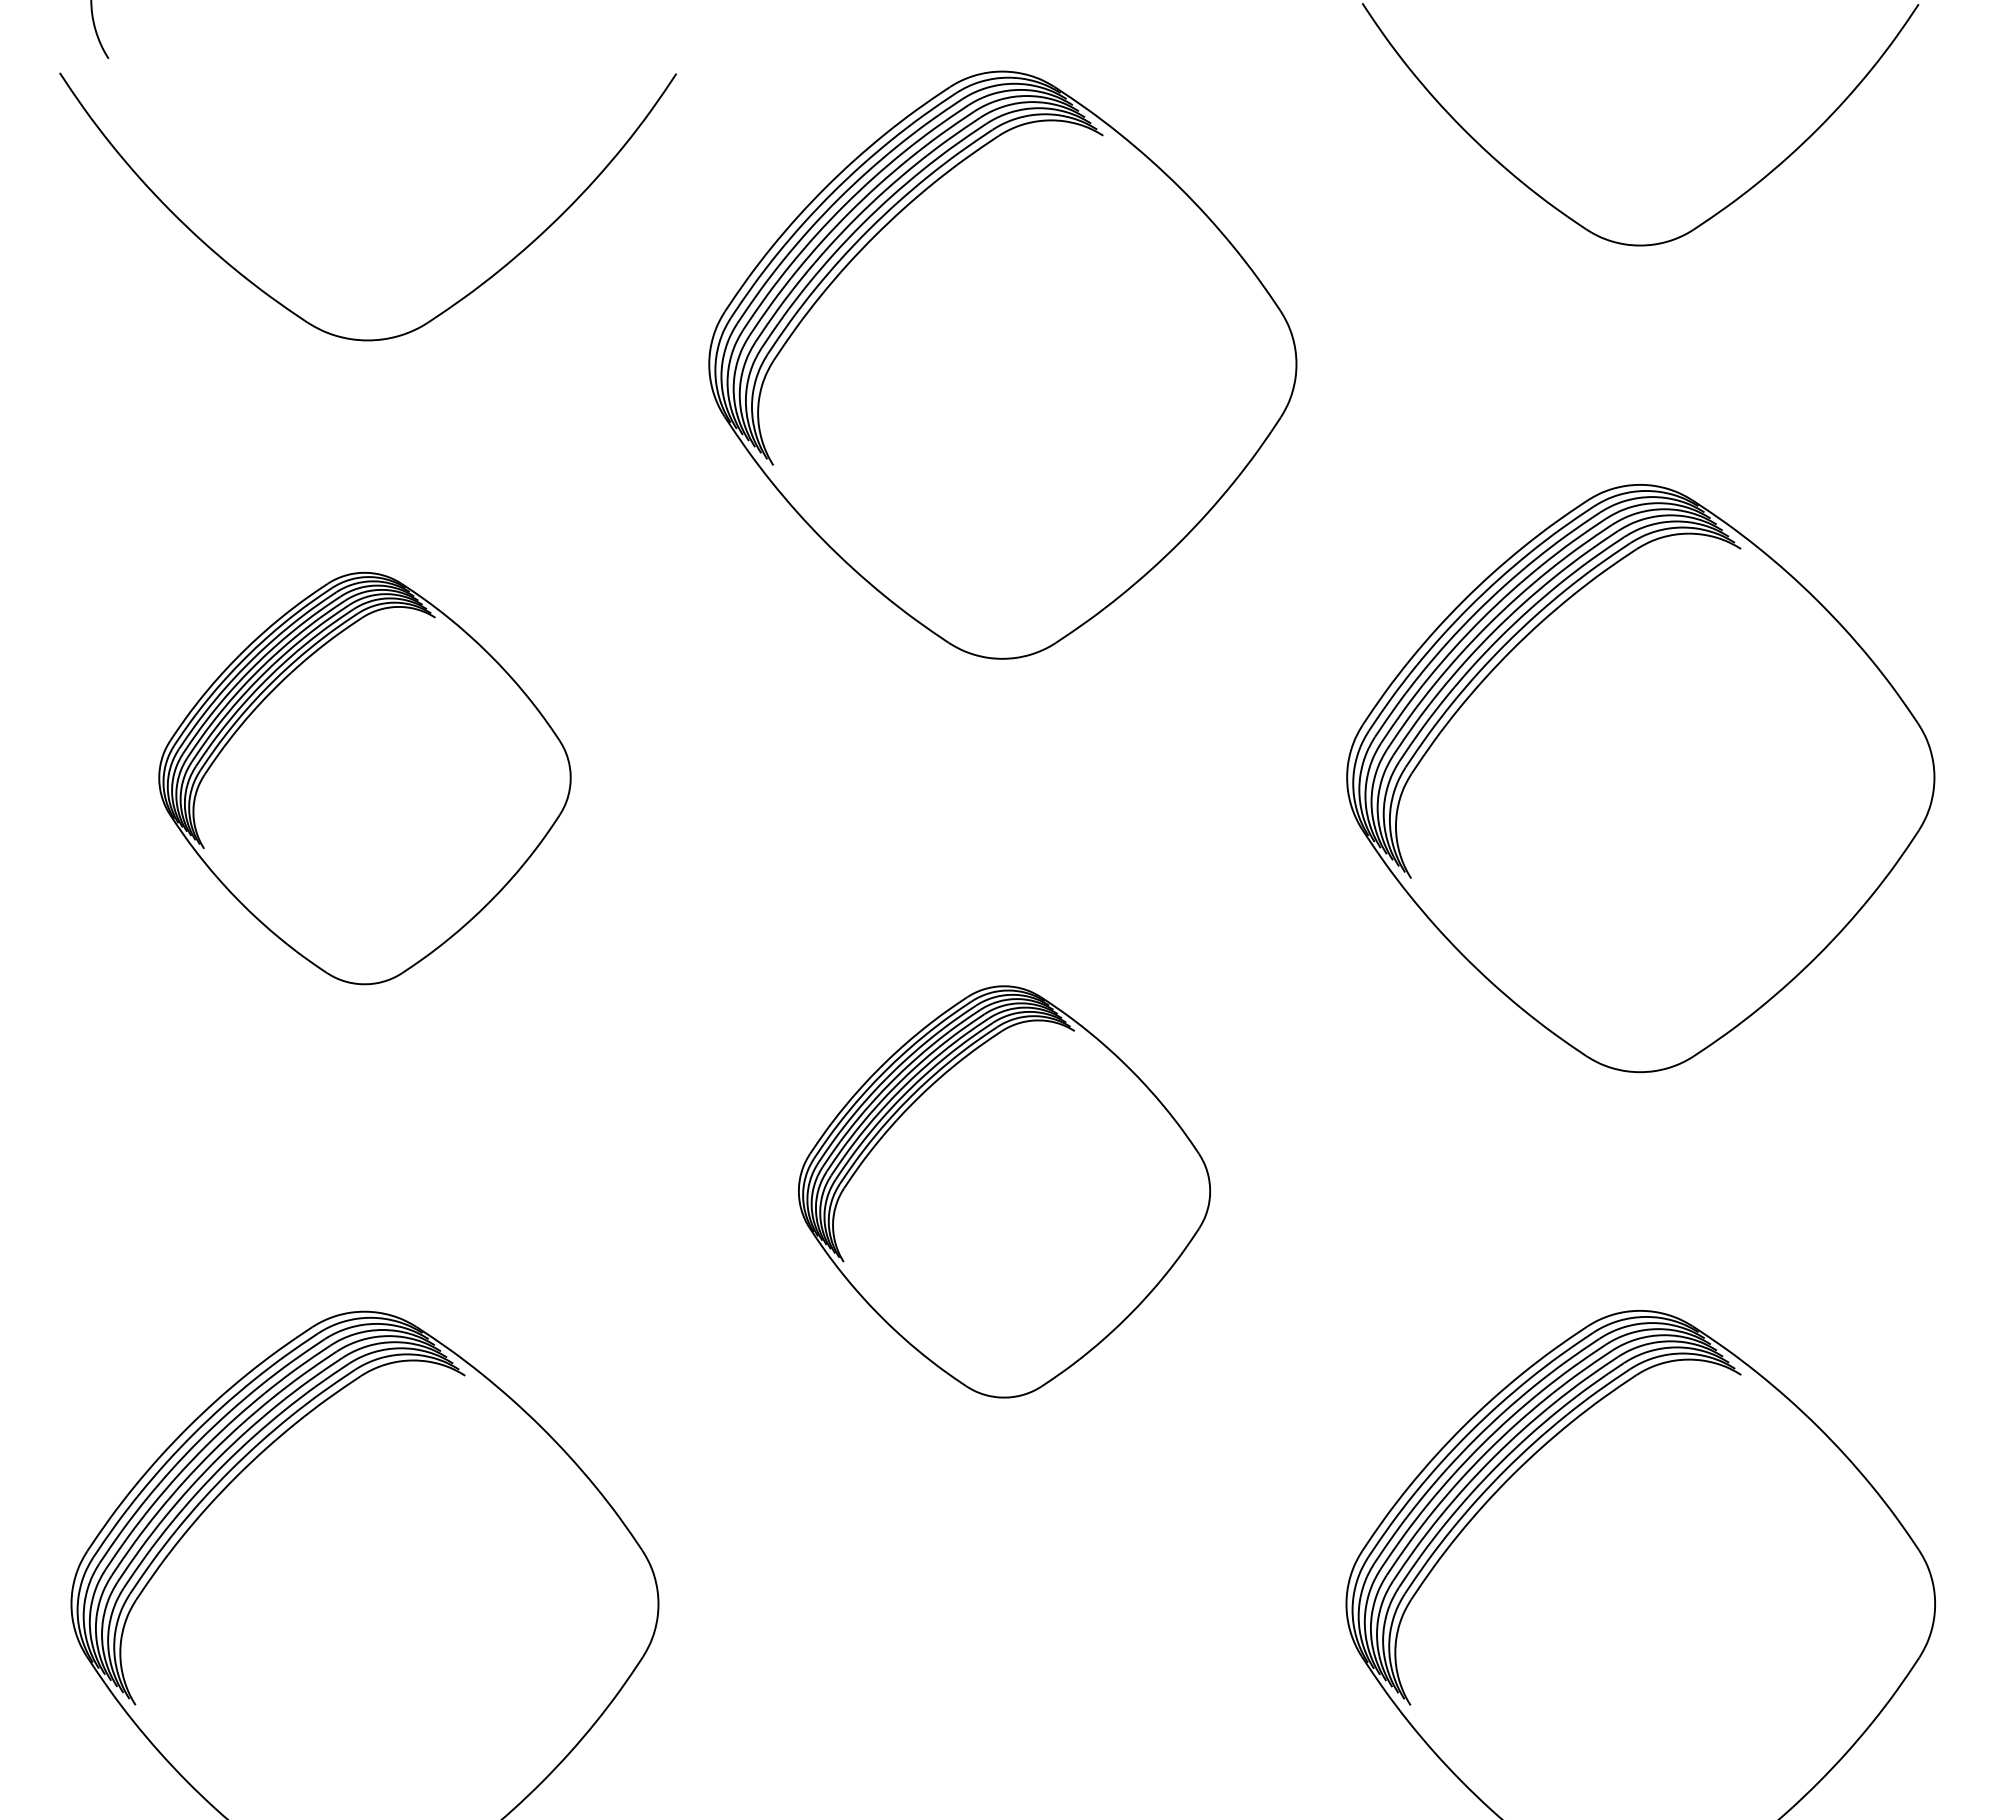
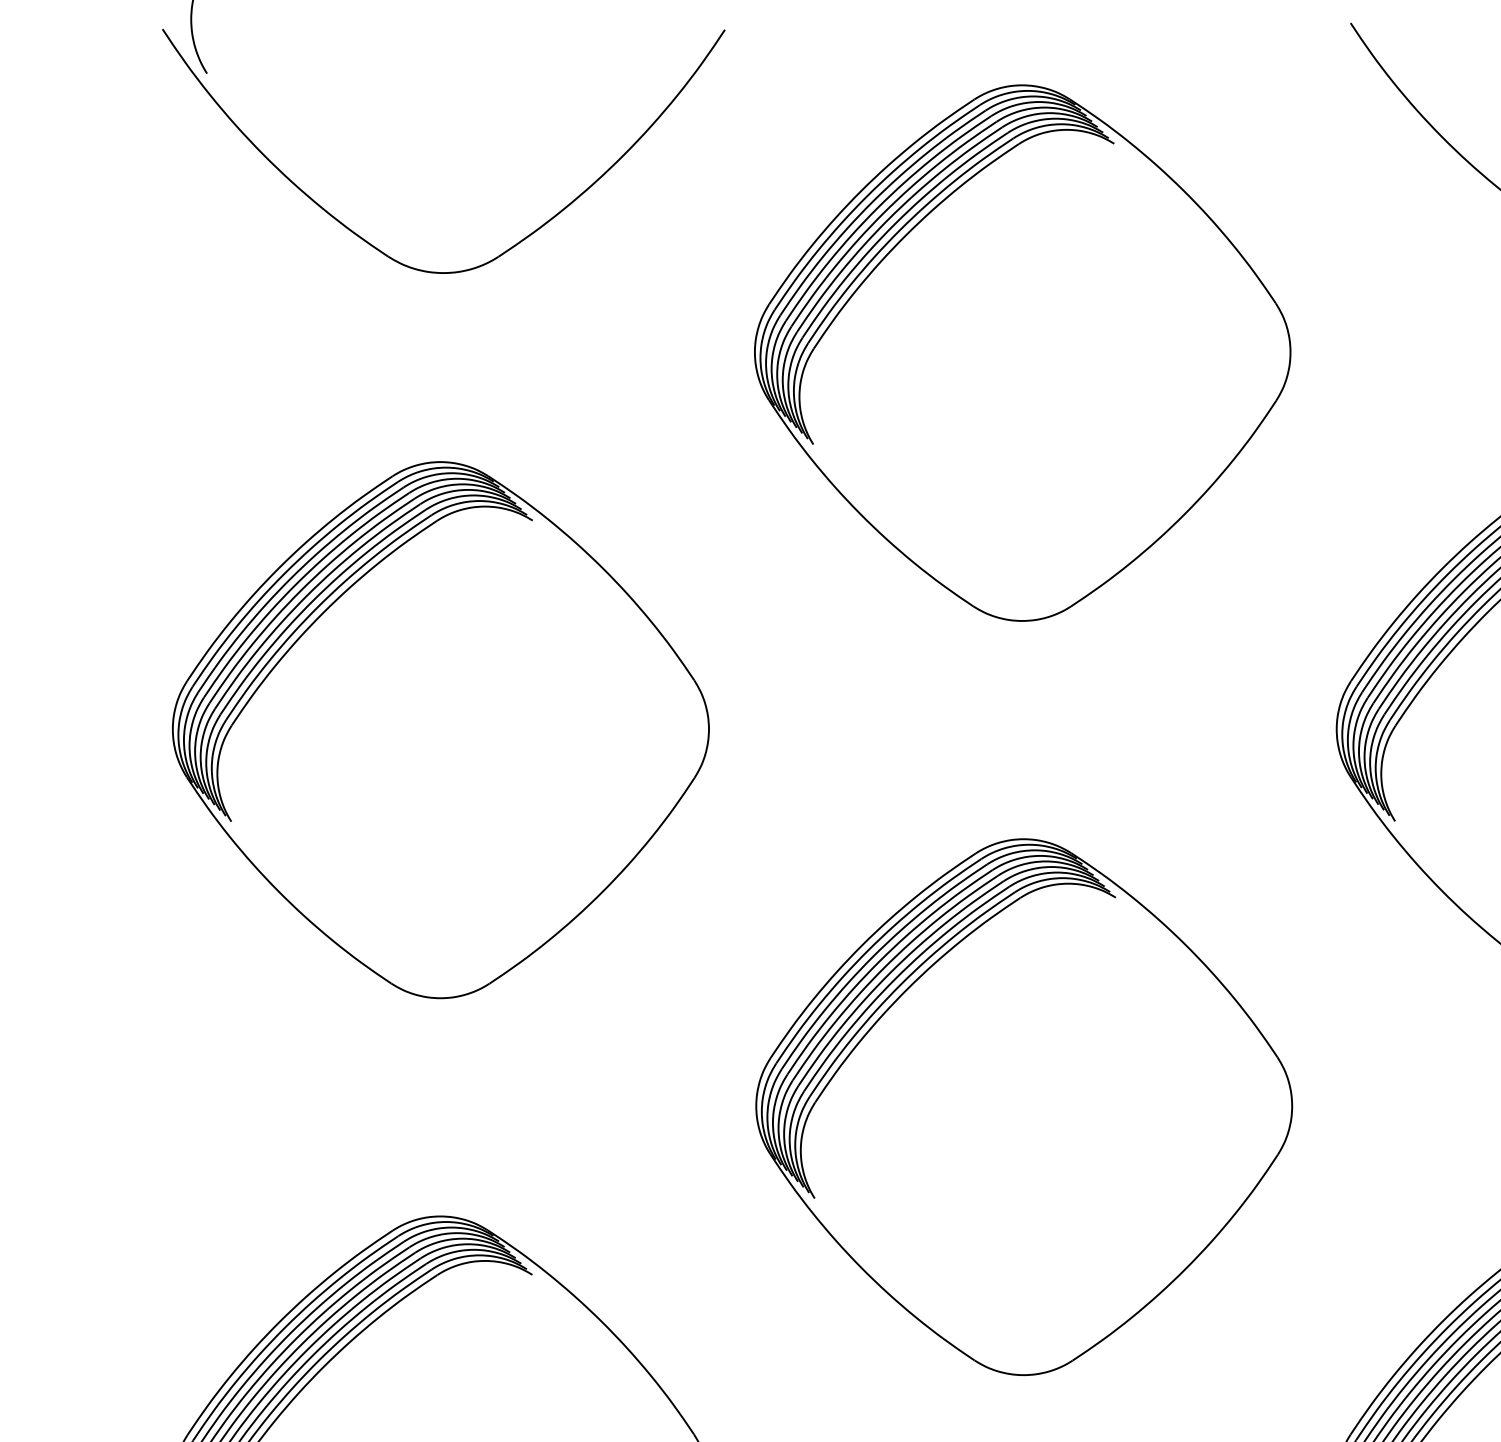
part: (293, 311) -> (375, 246), moved
part: (364, 778) -> (440, 730), size x1.43
part: (1004, 1191) -> (1024, 1106), size x1.43

